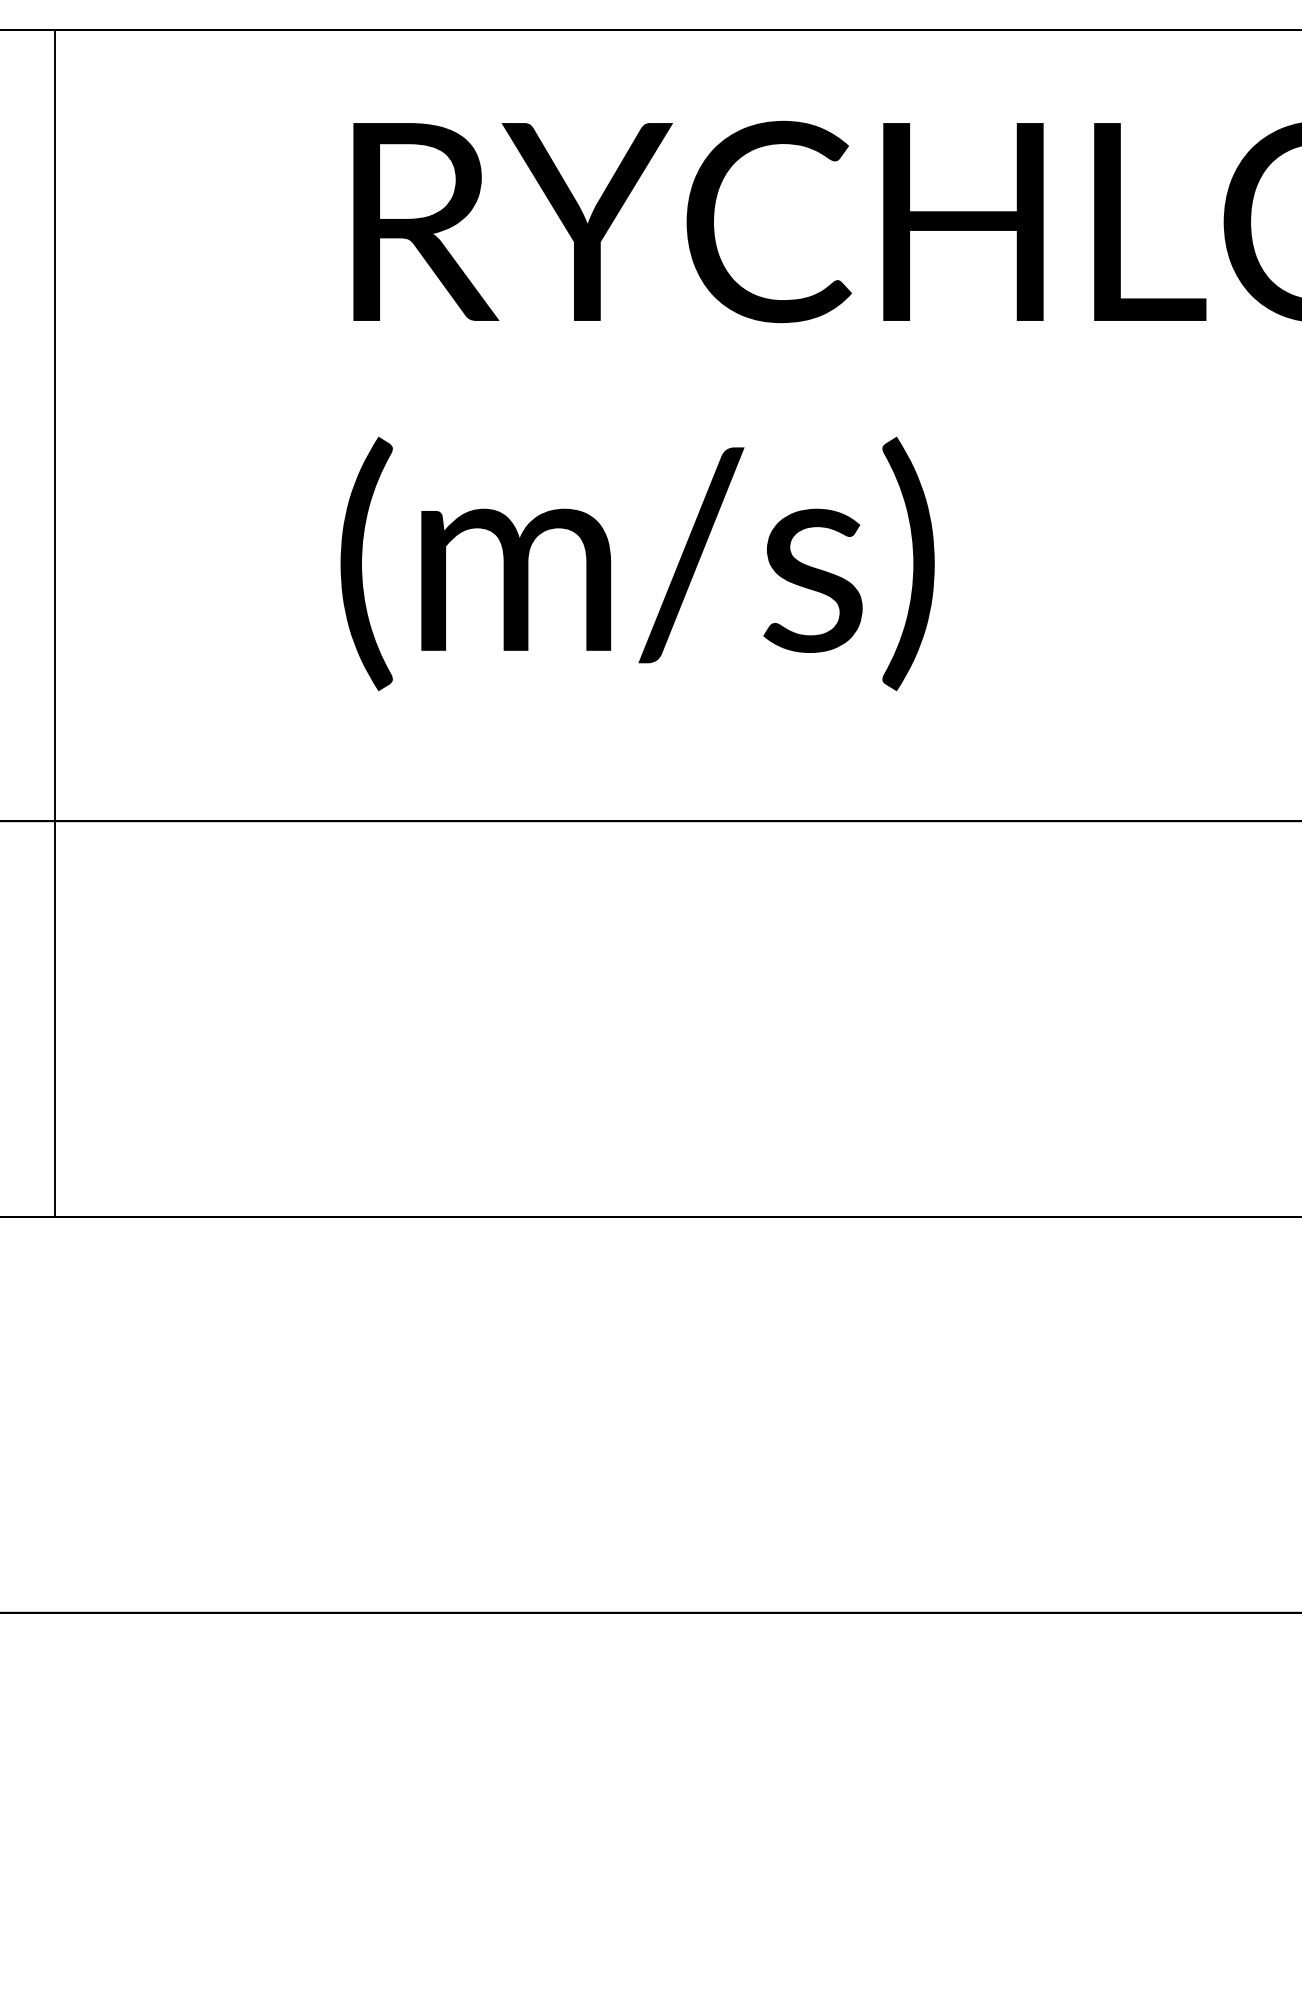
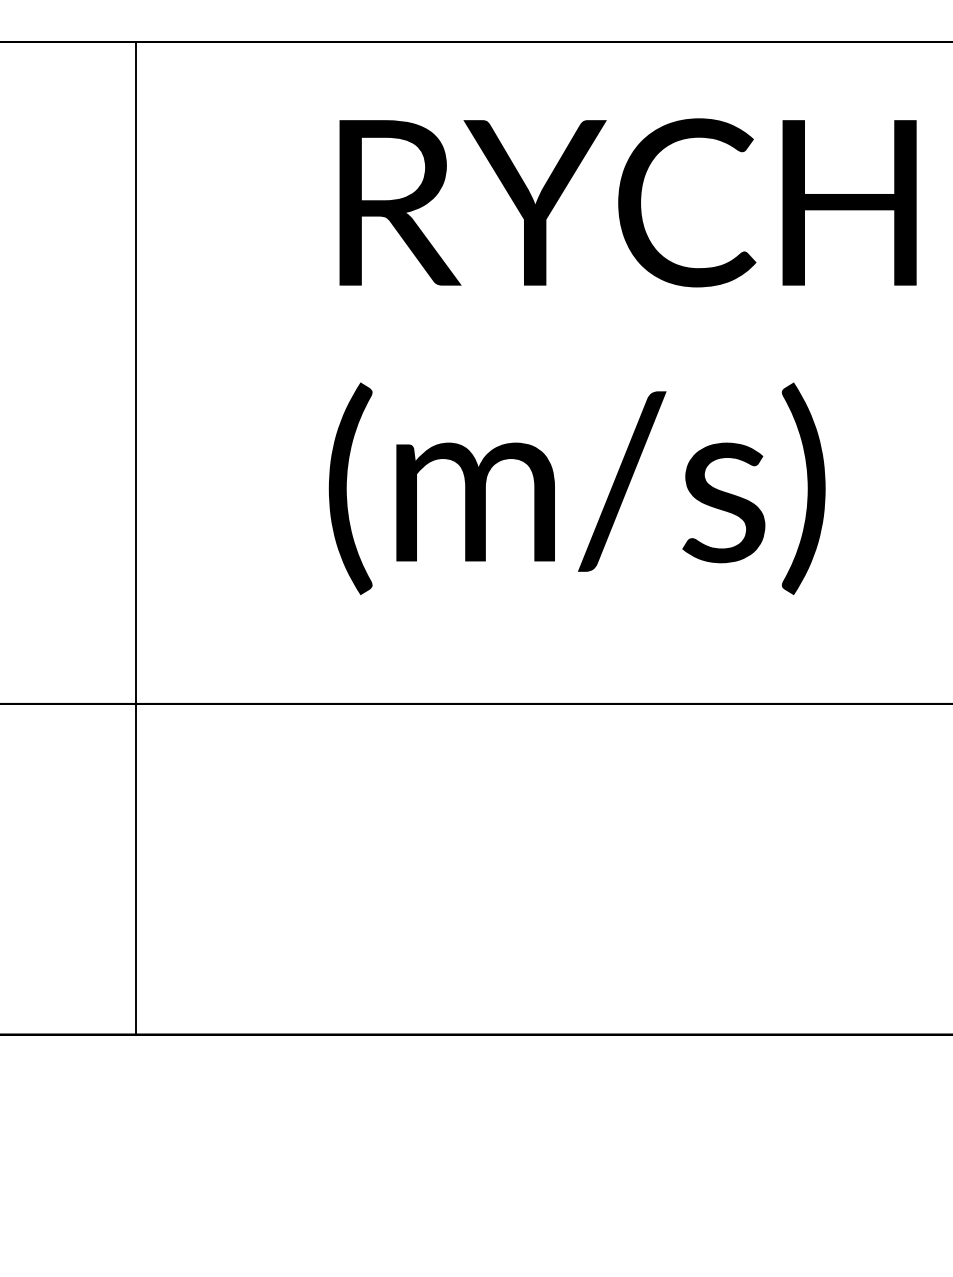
line: (55, 623) -> (135, 538), moved

